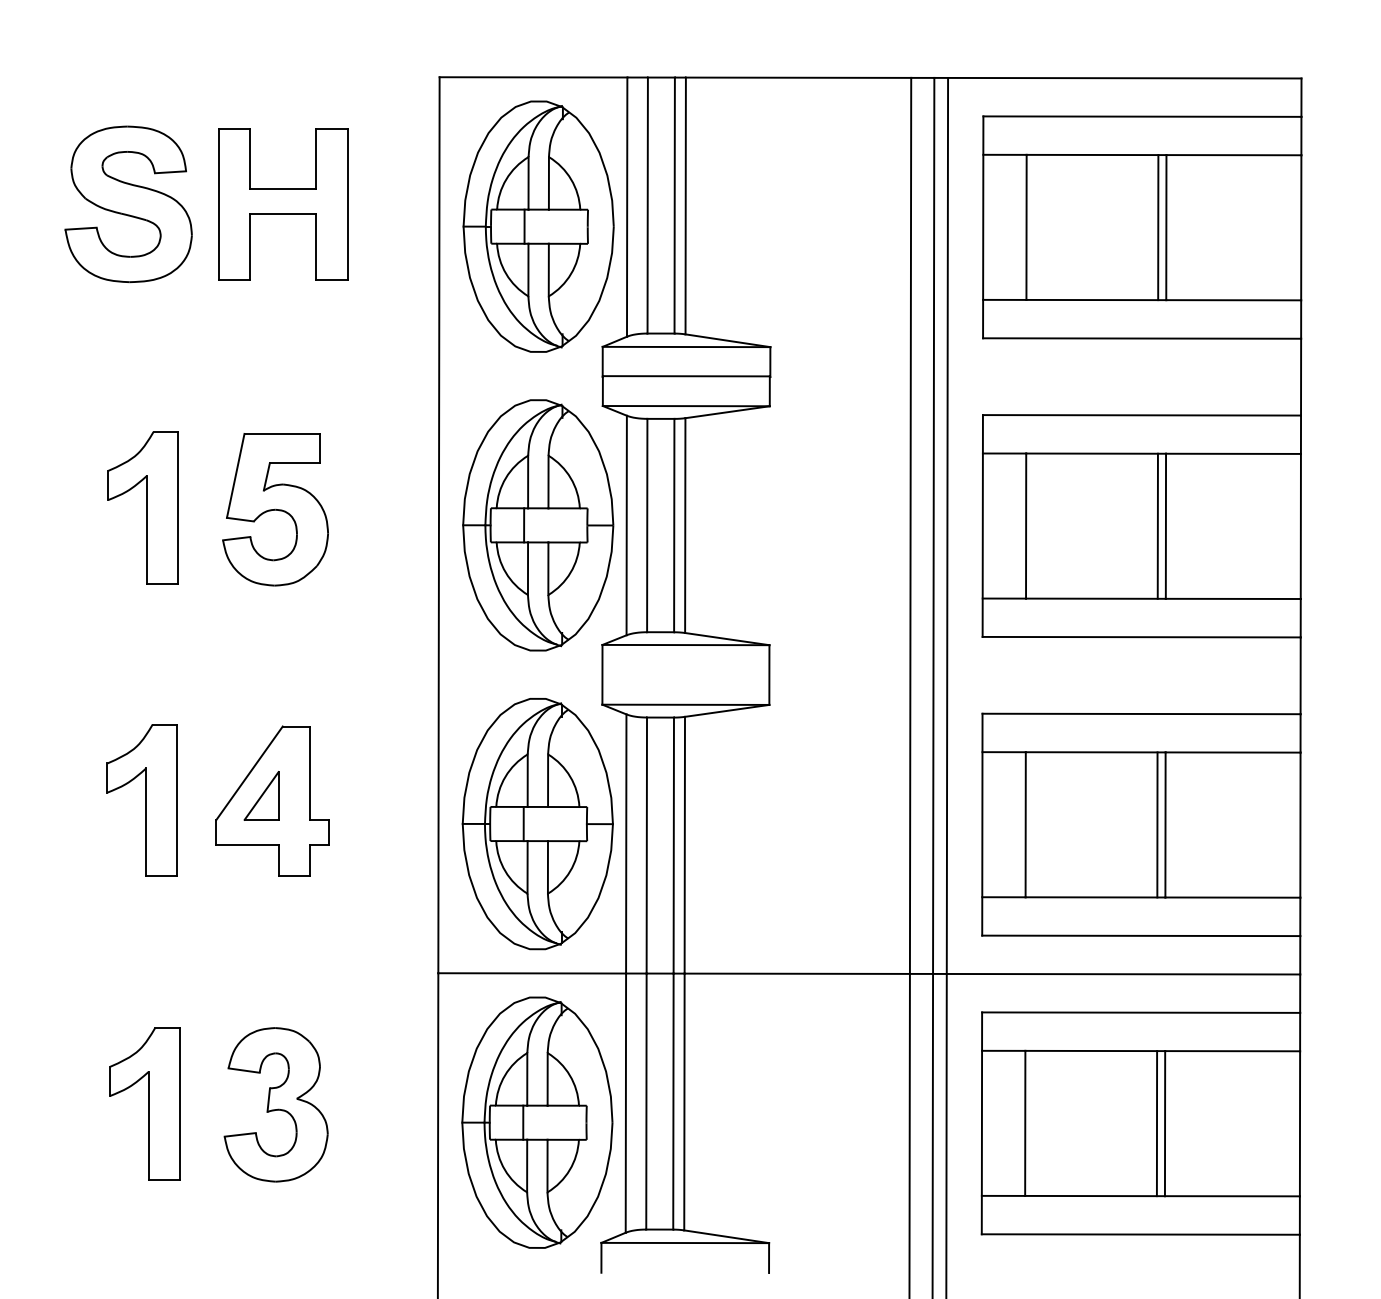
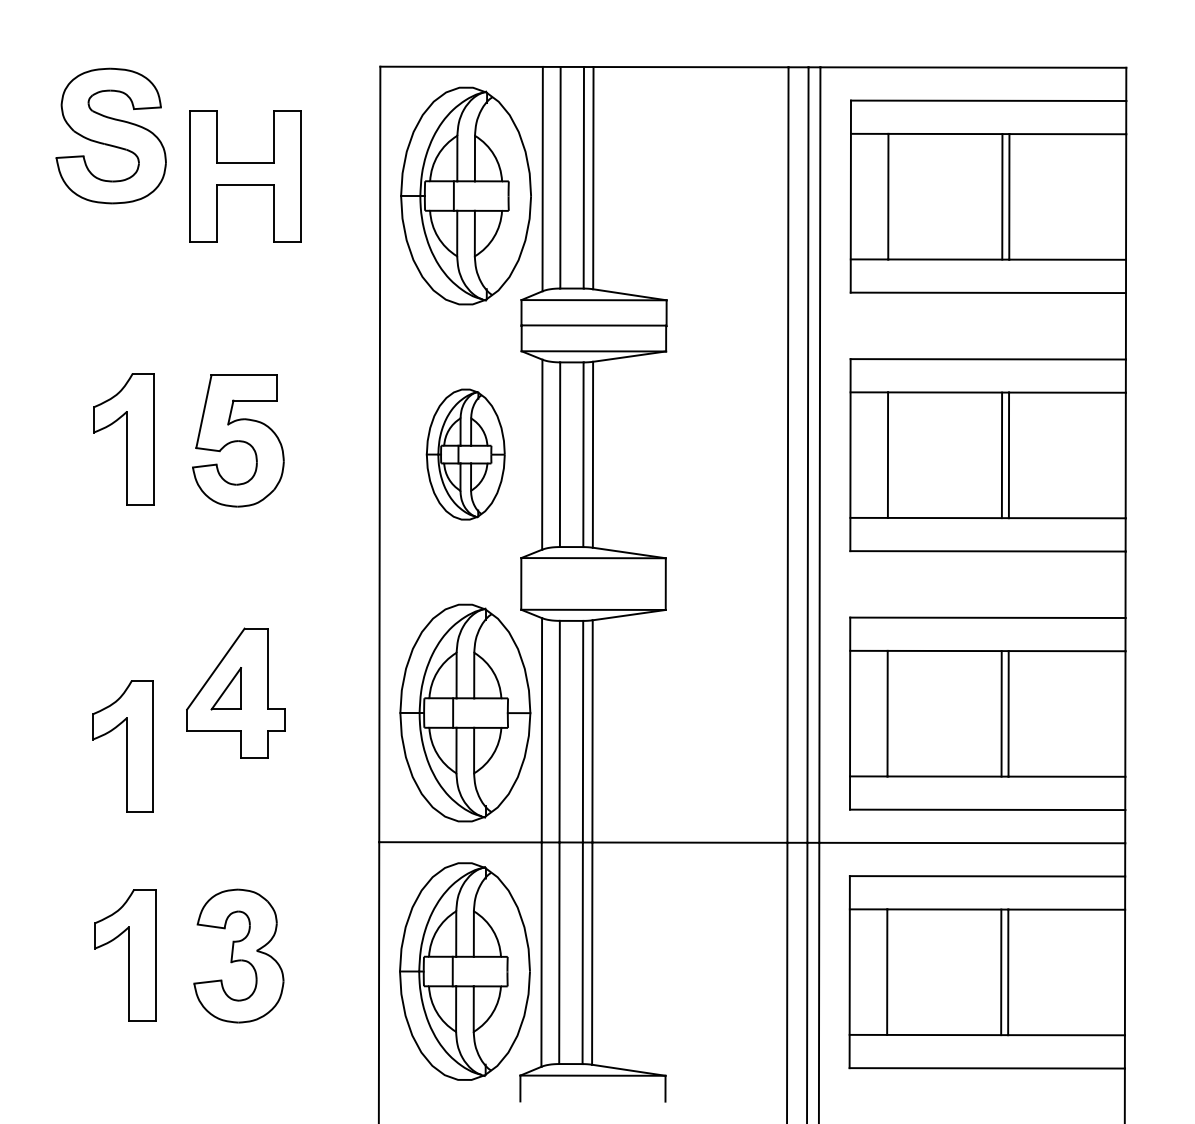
part: (128, 204) -> (111, 136), moved
part: (538, 525) -> (465, 454), size x0.6
part: (141, 800) -> (122, 746), moved

